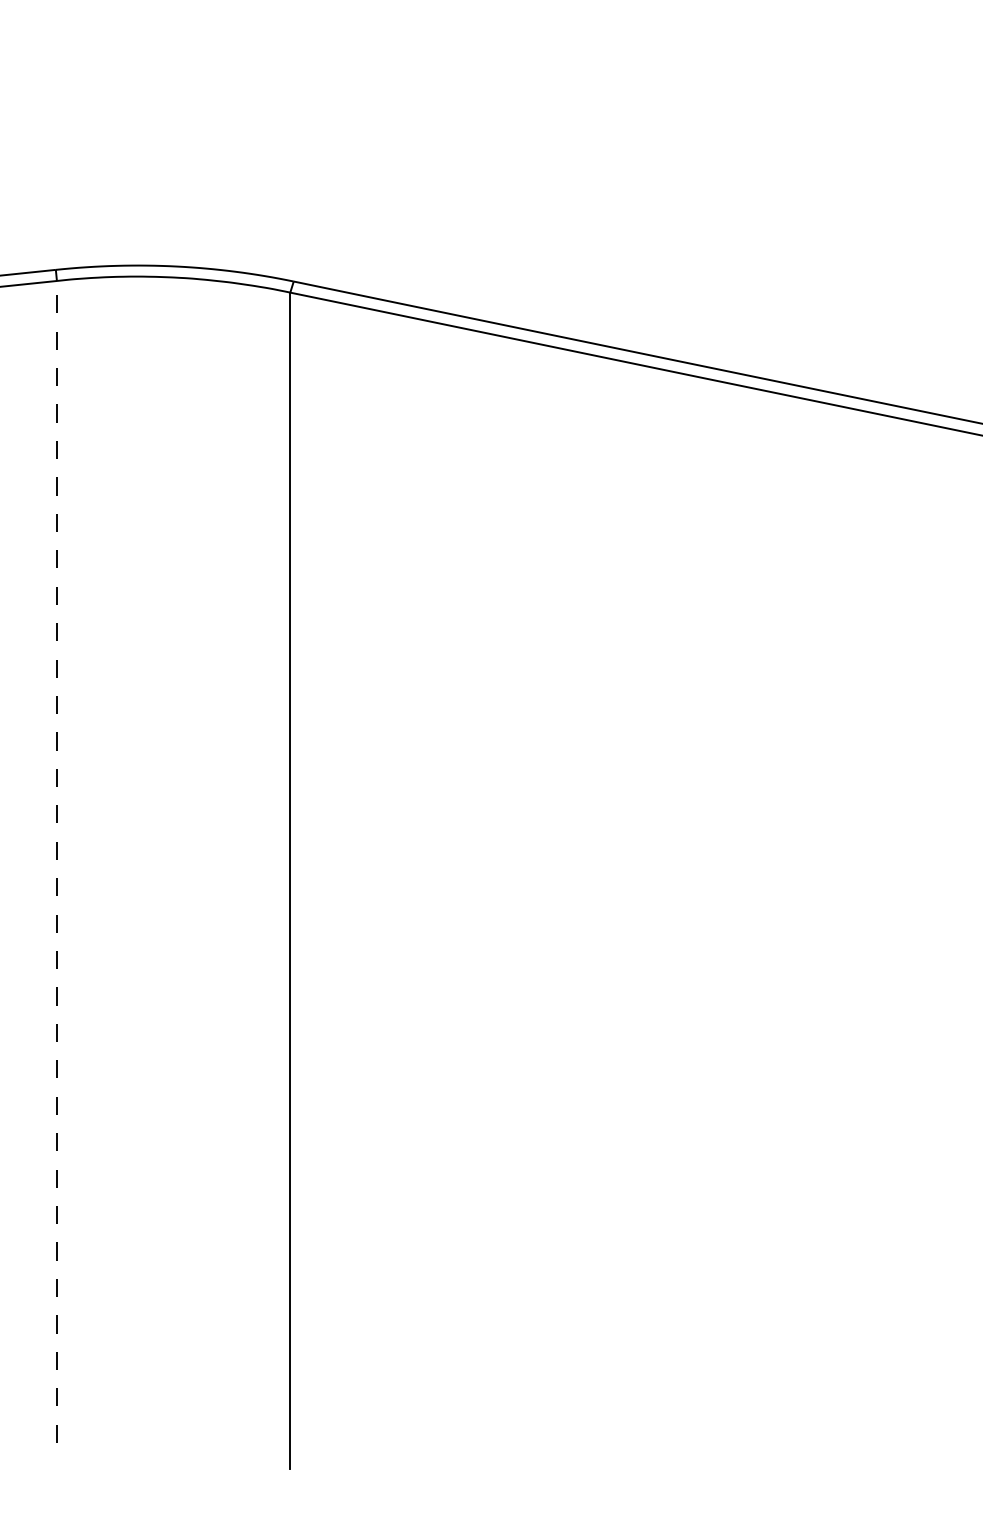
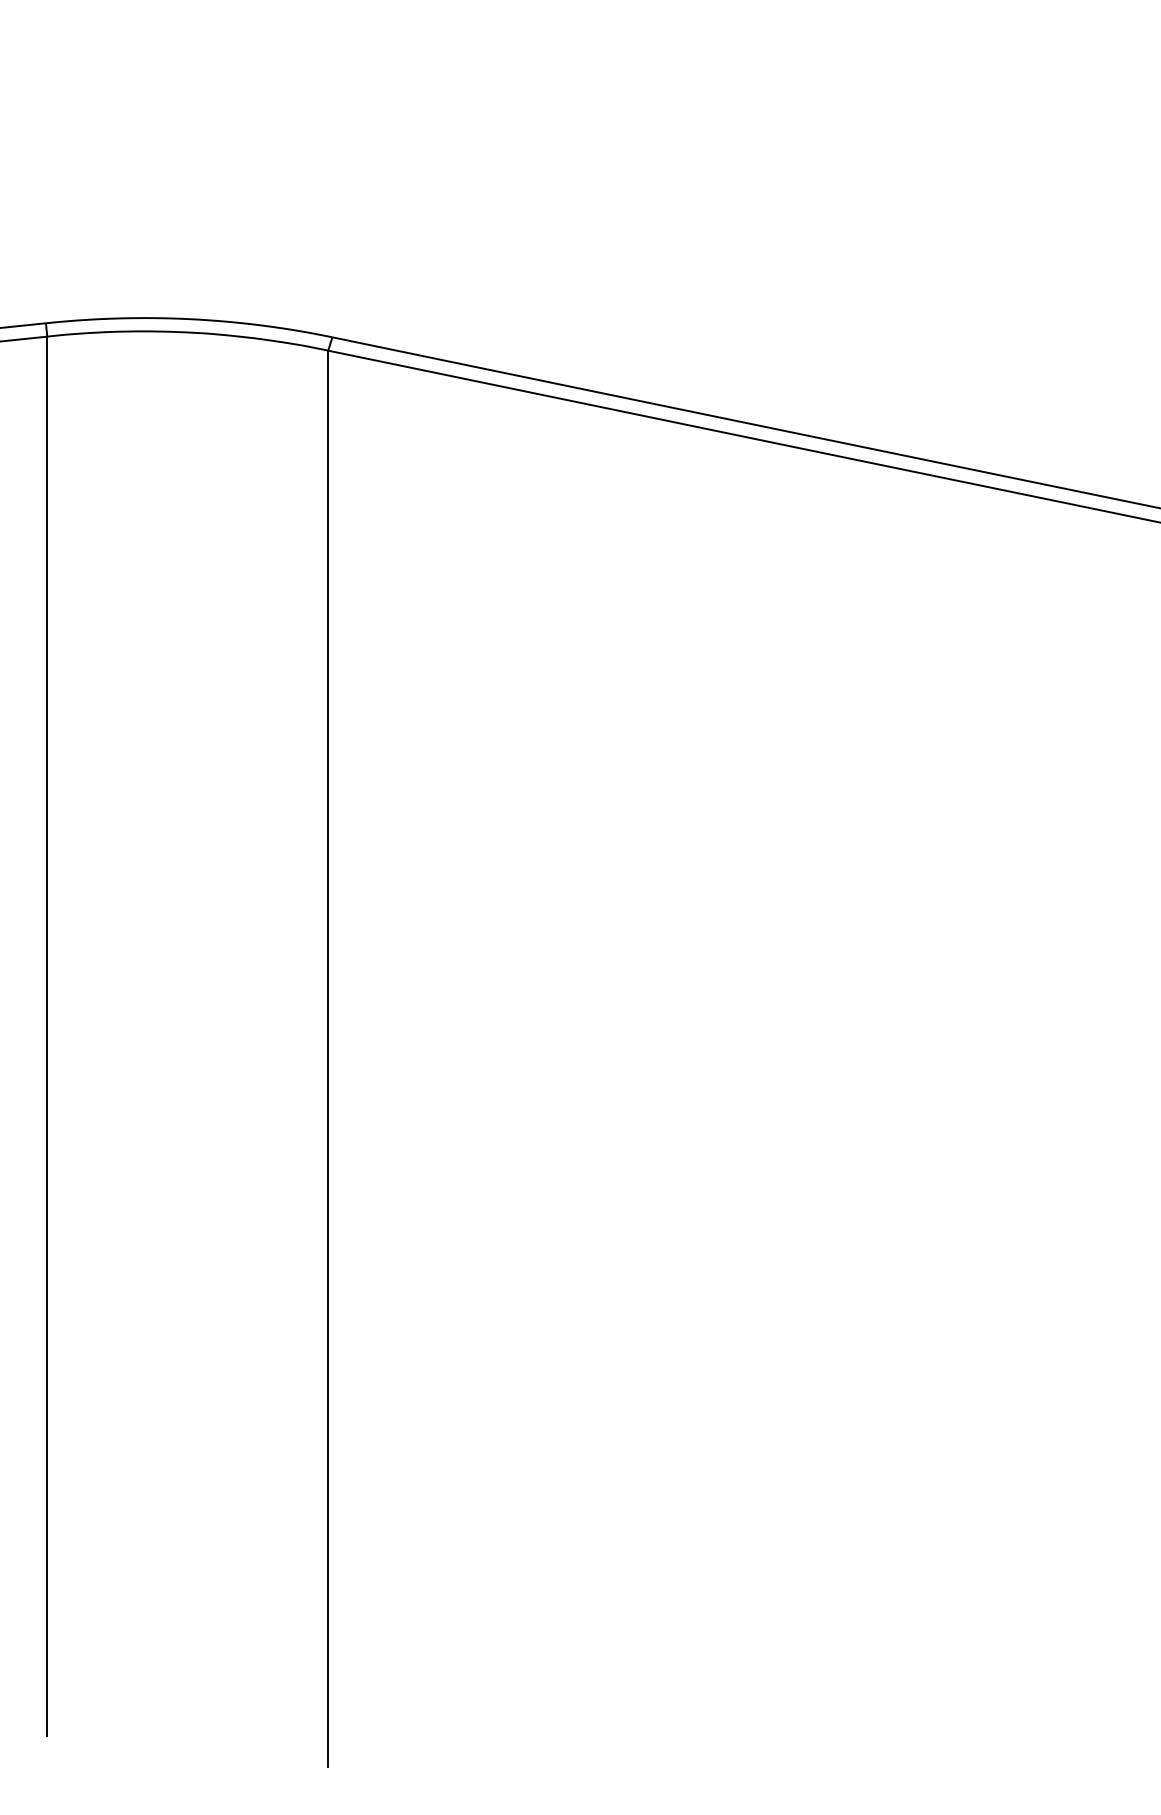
line: (56, 861) -> (46, 1035), dashed -> solid

